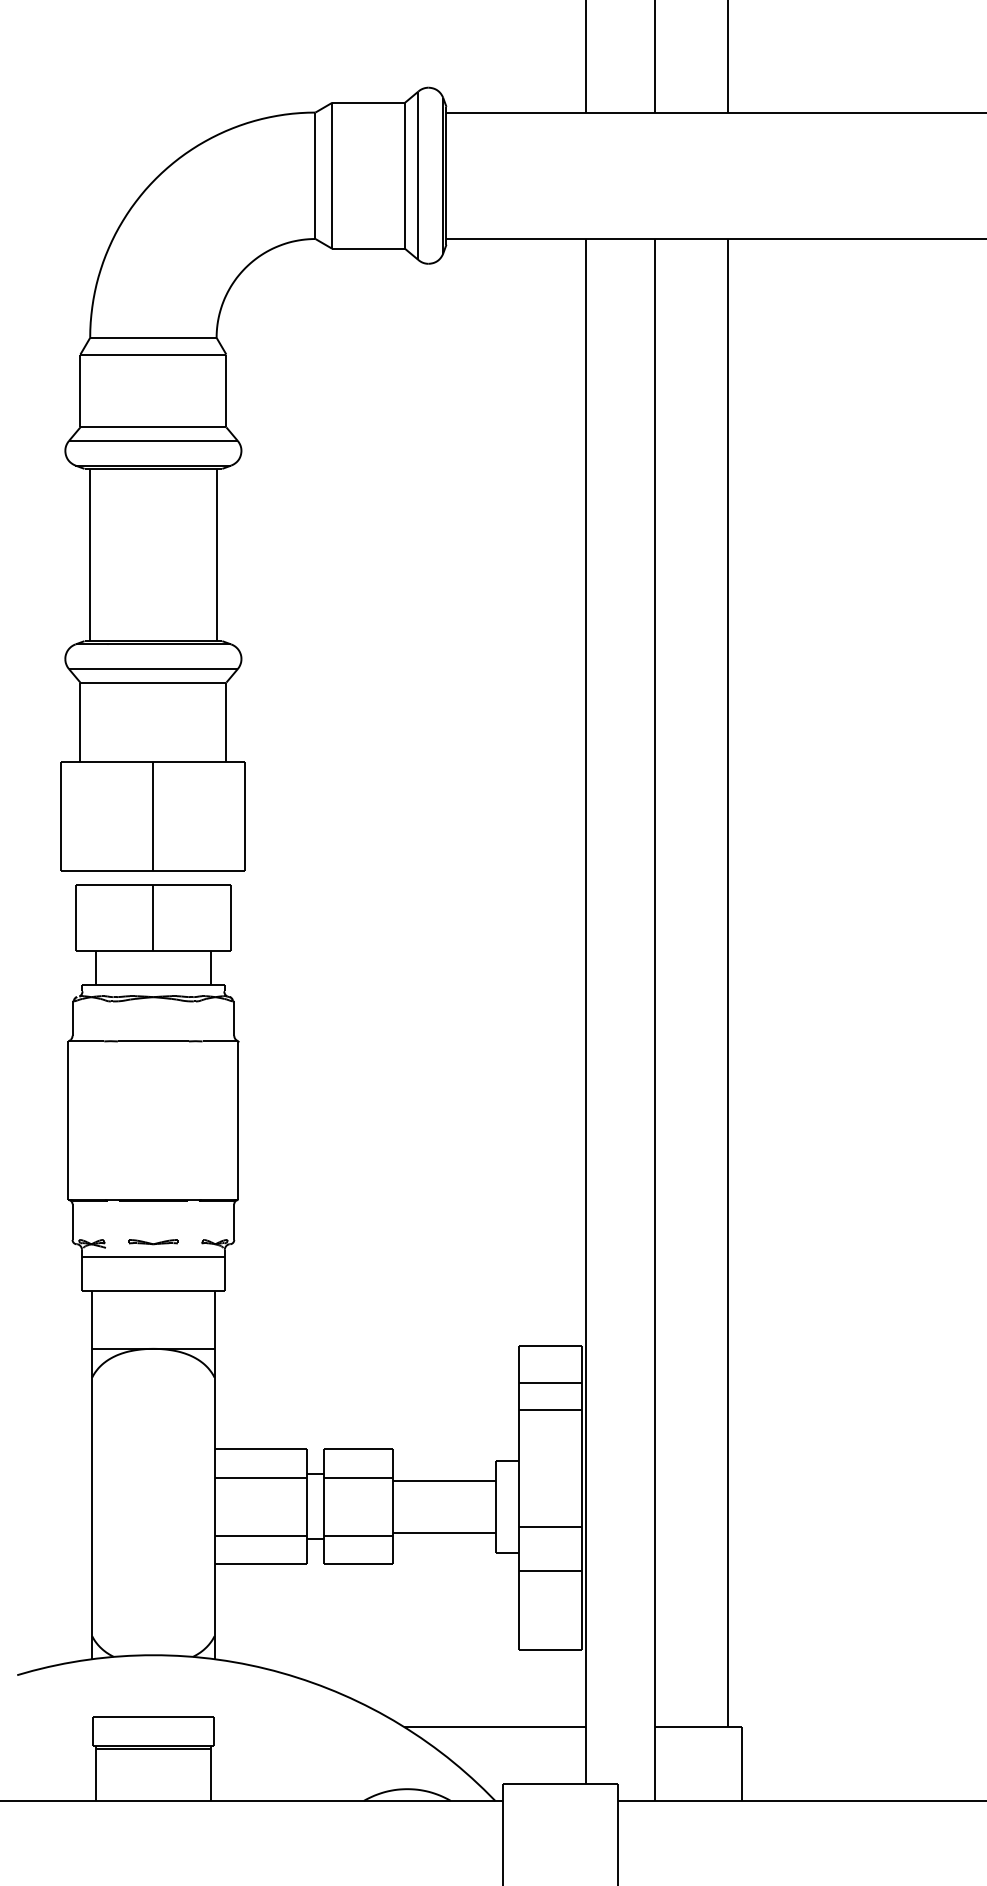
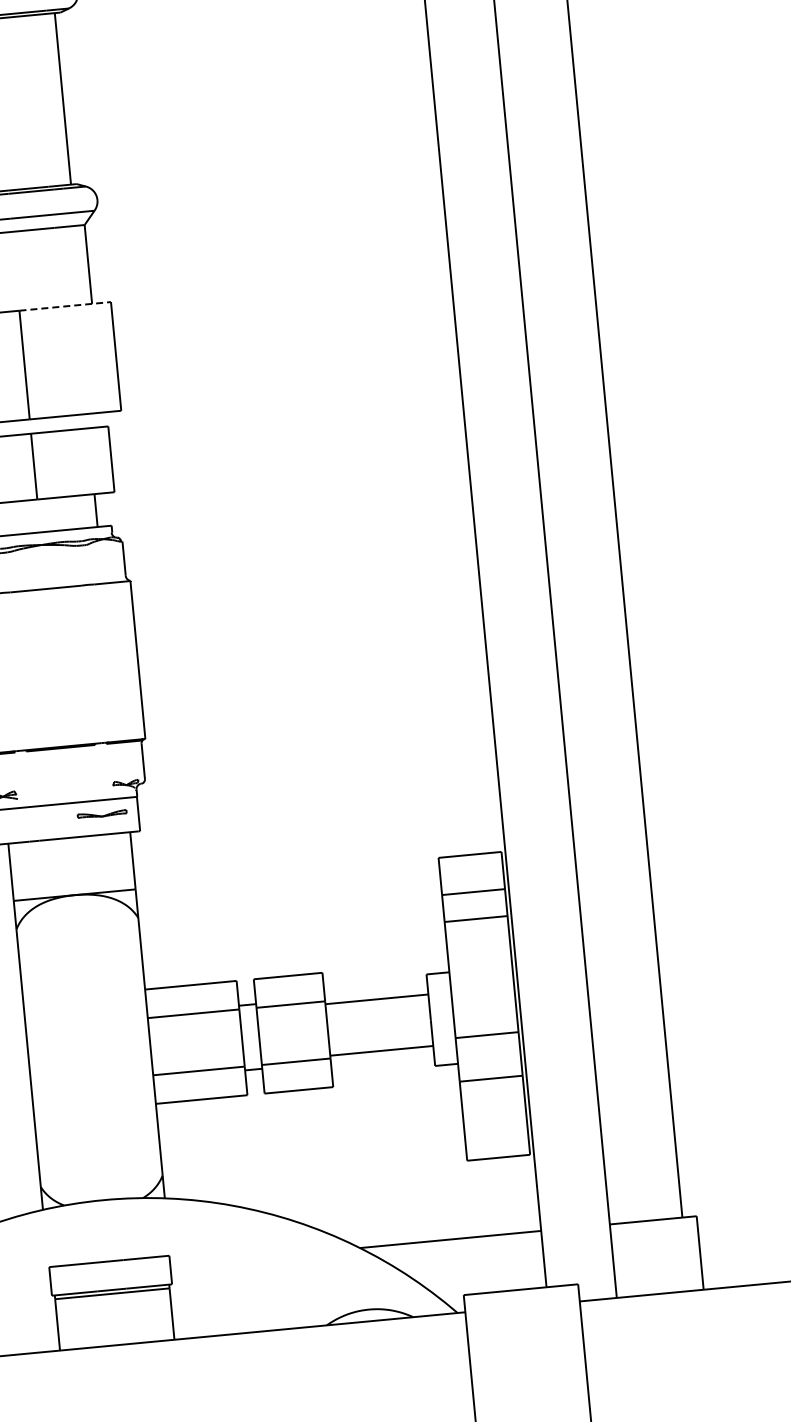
line: (199, 761) -> (65, 306), solid -> dashed
part: (153, 1242) -> (102, 814), moved

